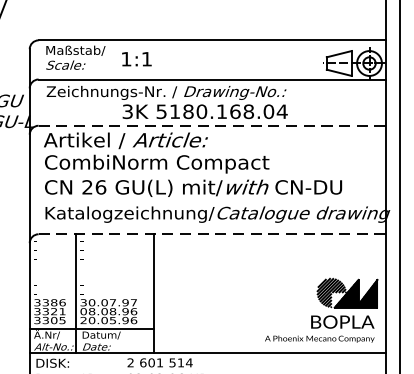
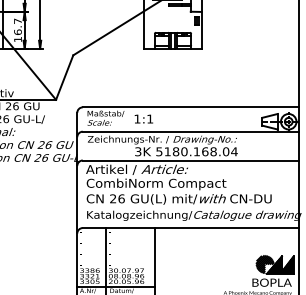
line: (211, 125) -> (190, 160), dashed -> solid
line: (211, 235) -> (190, 228), dashed -> solid

